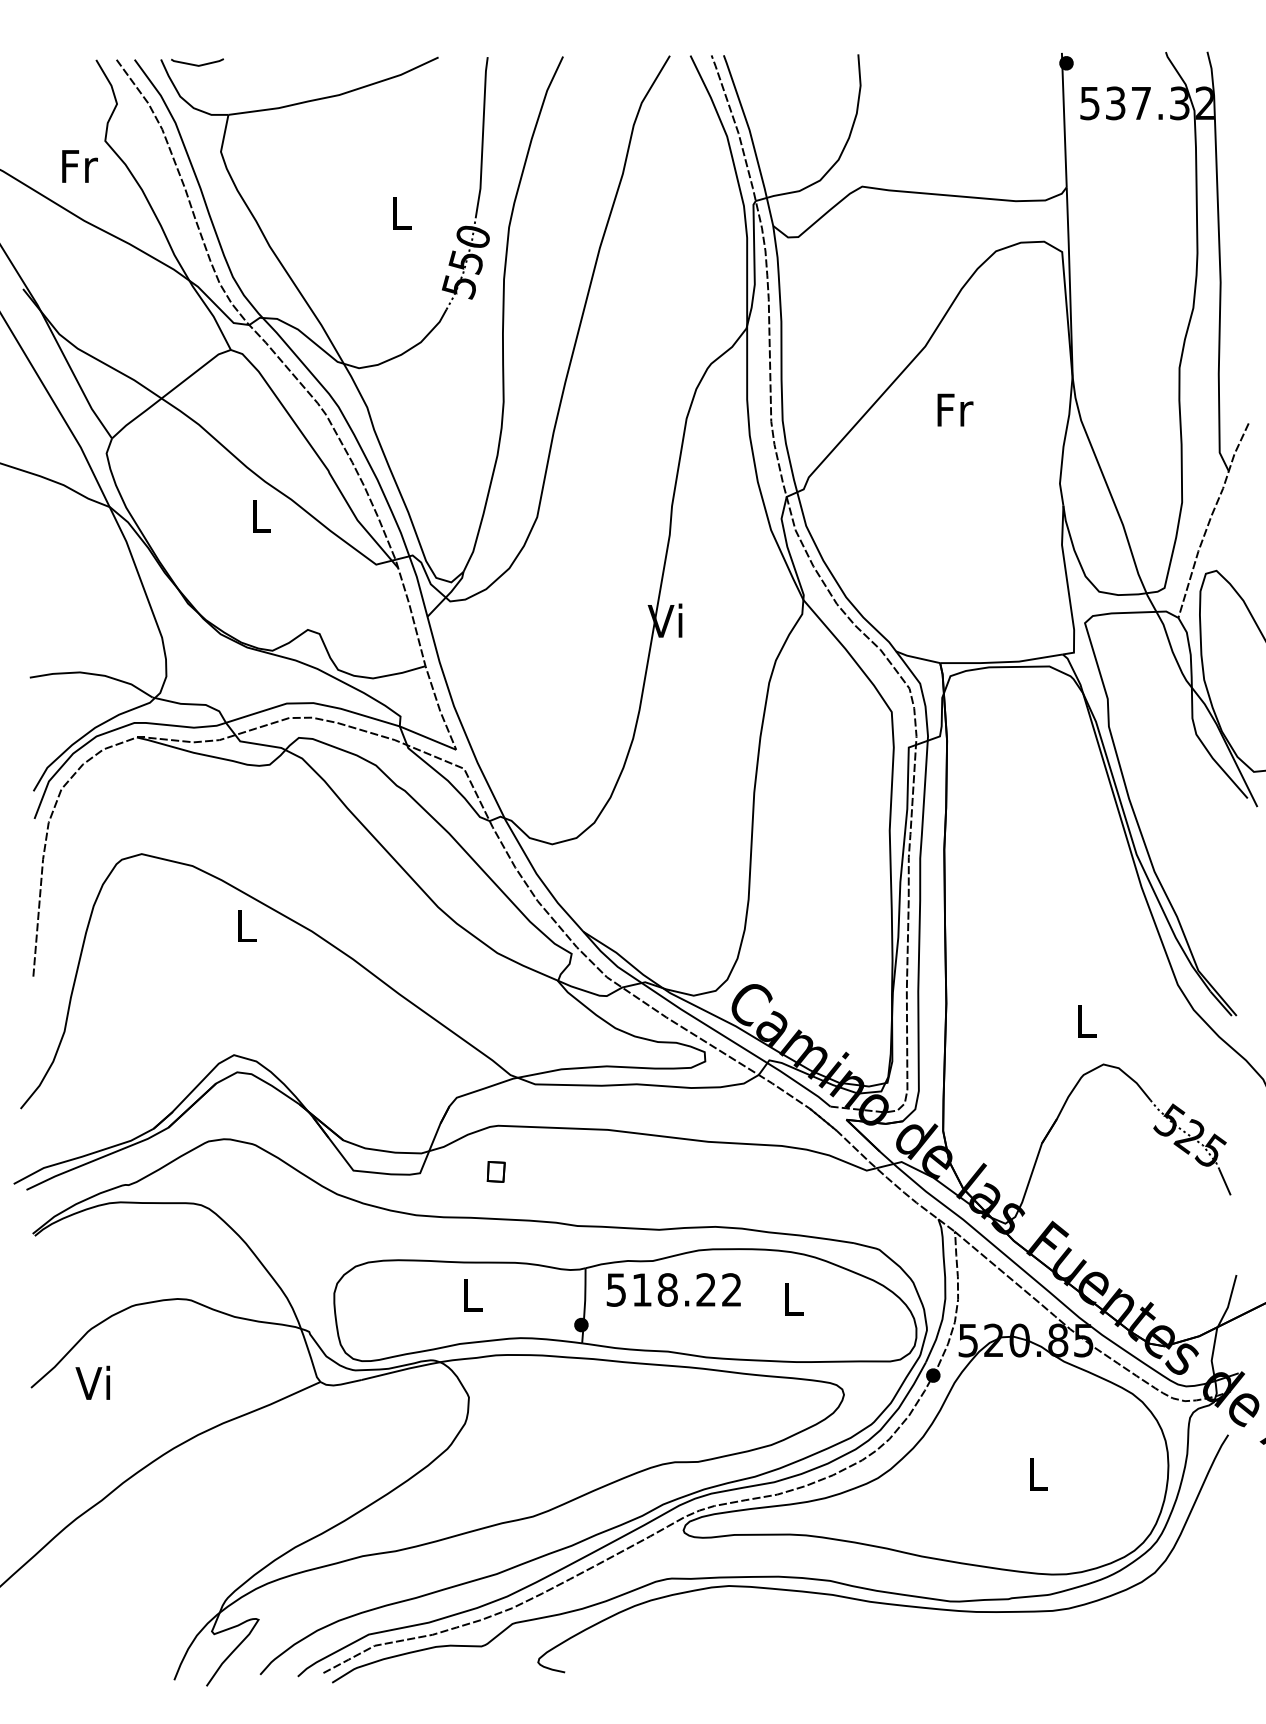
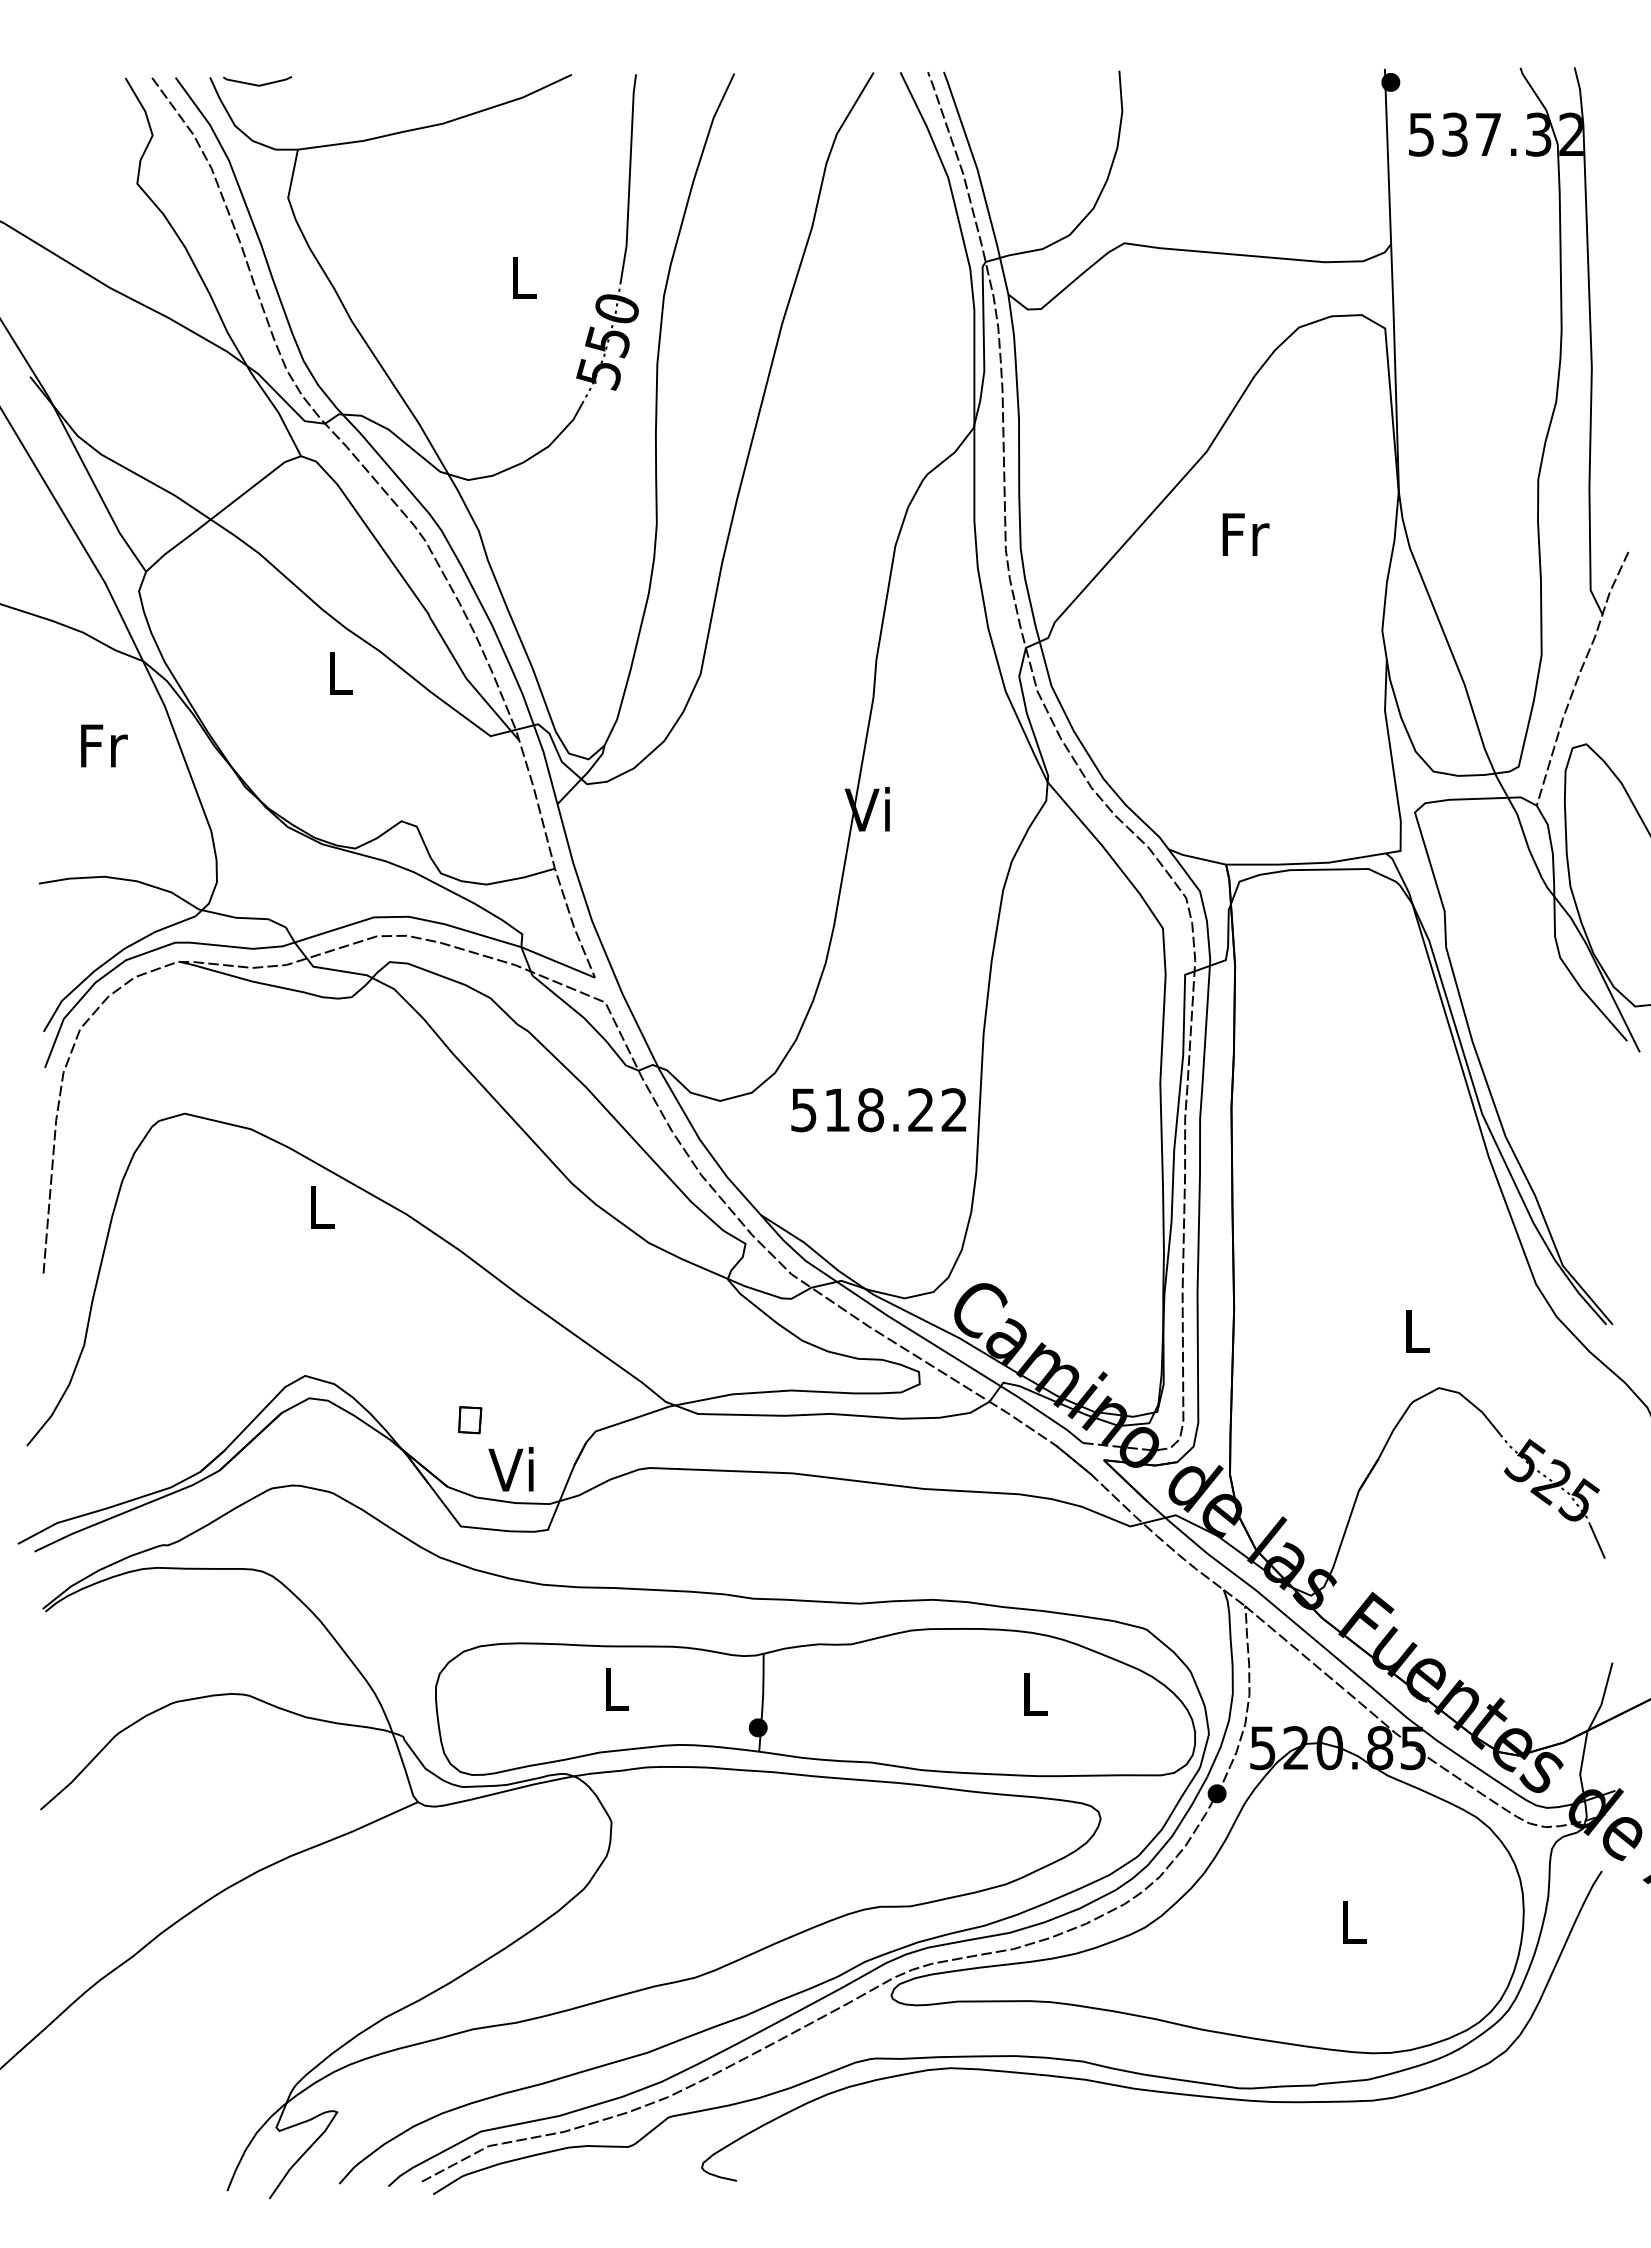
text: (80, 166) -> (104, 745), moved
part: (496, 1172) -> (470, 1420), moved
text: (673, 1290) -> (878, 1110), moved
text: (92, 1383) -> (510, 1469), moved

